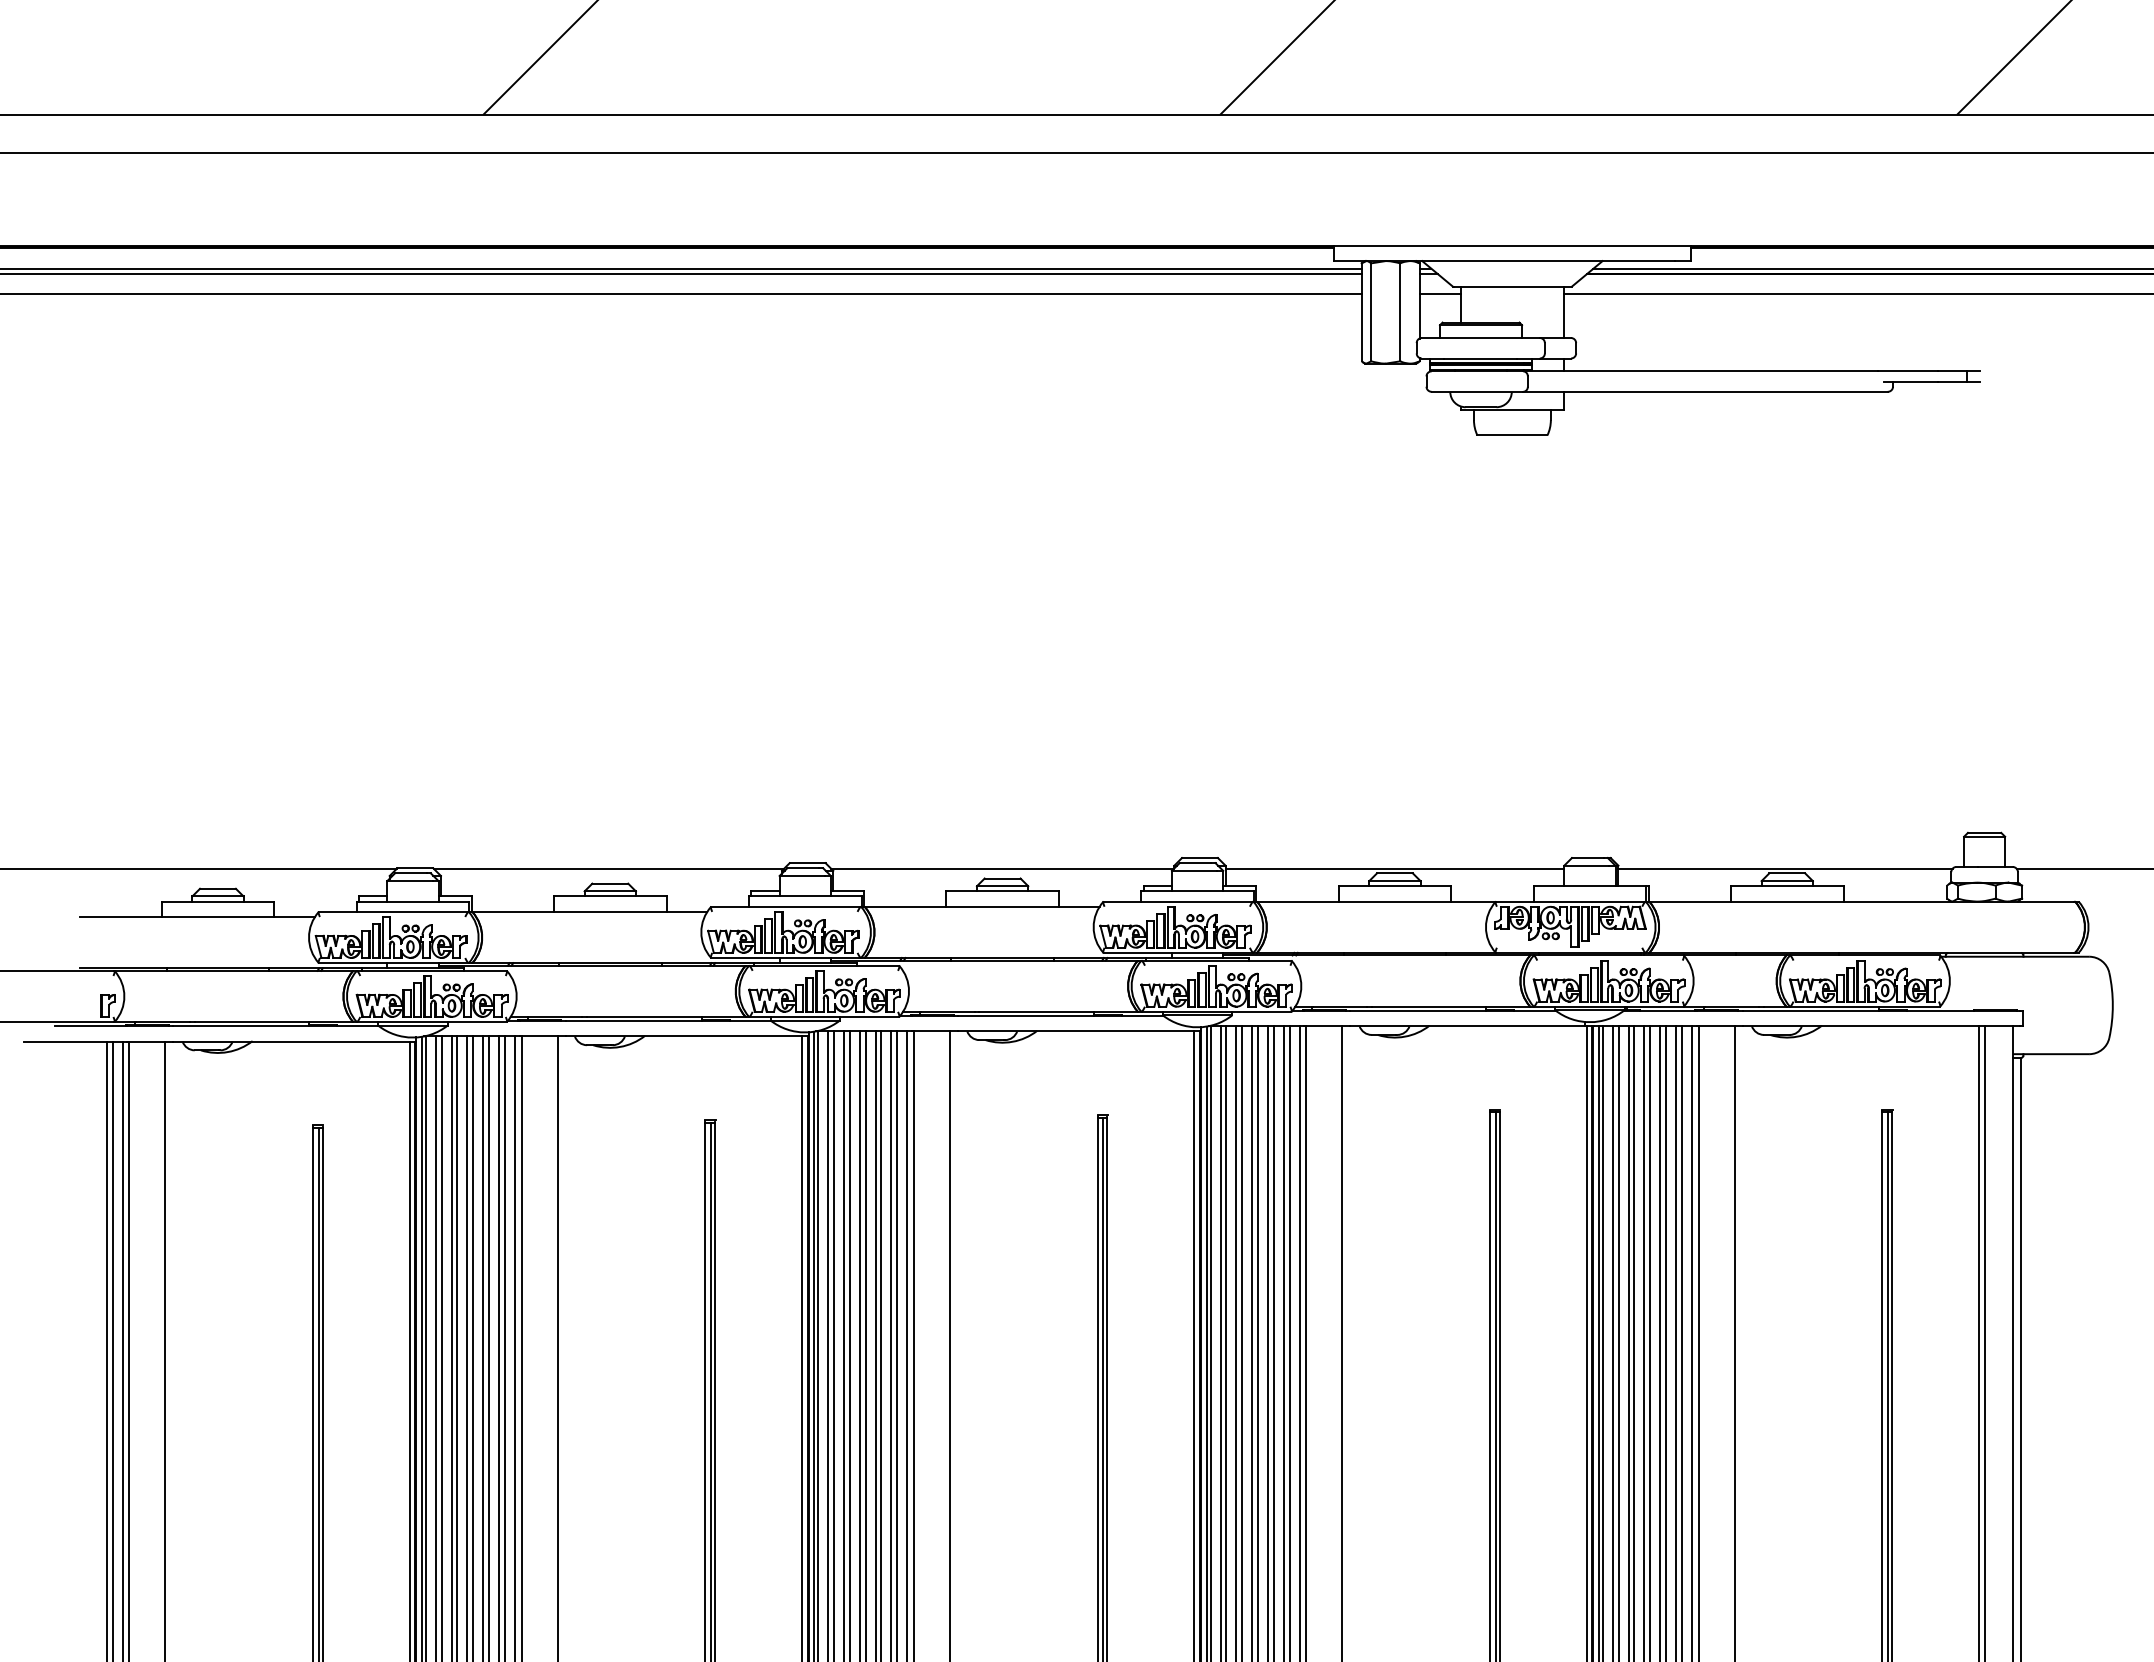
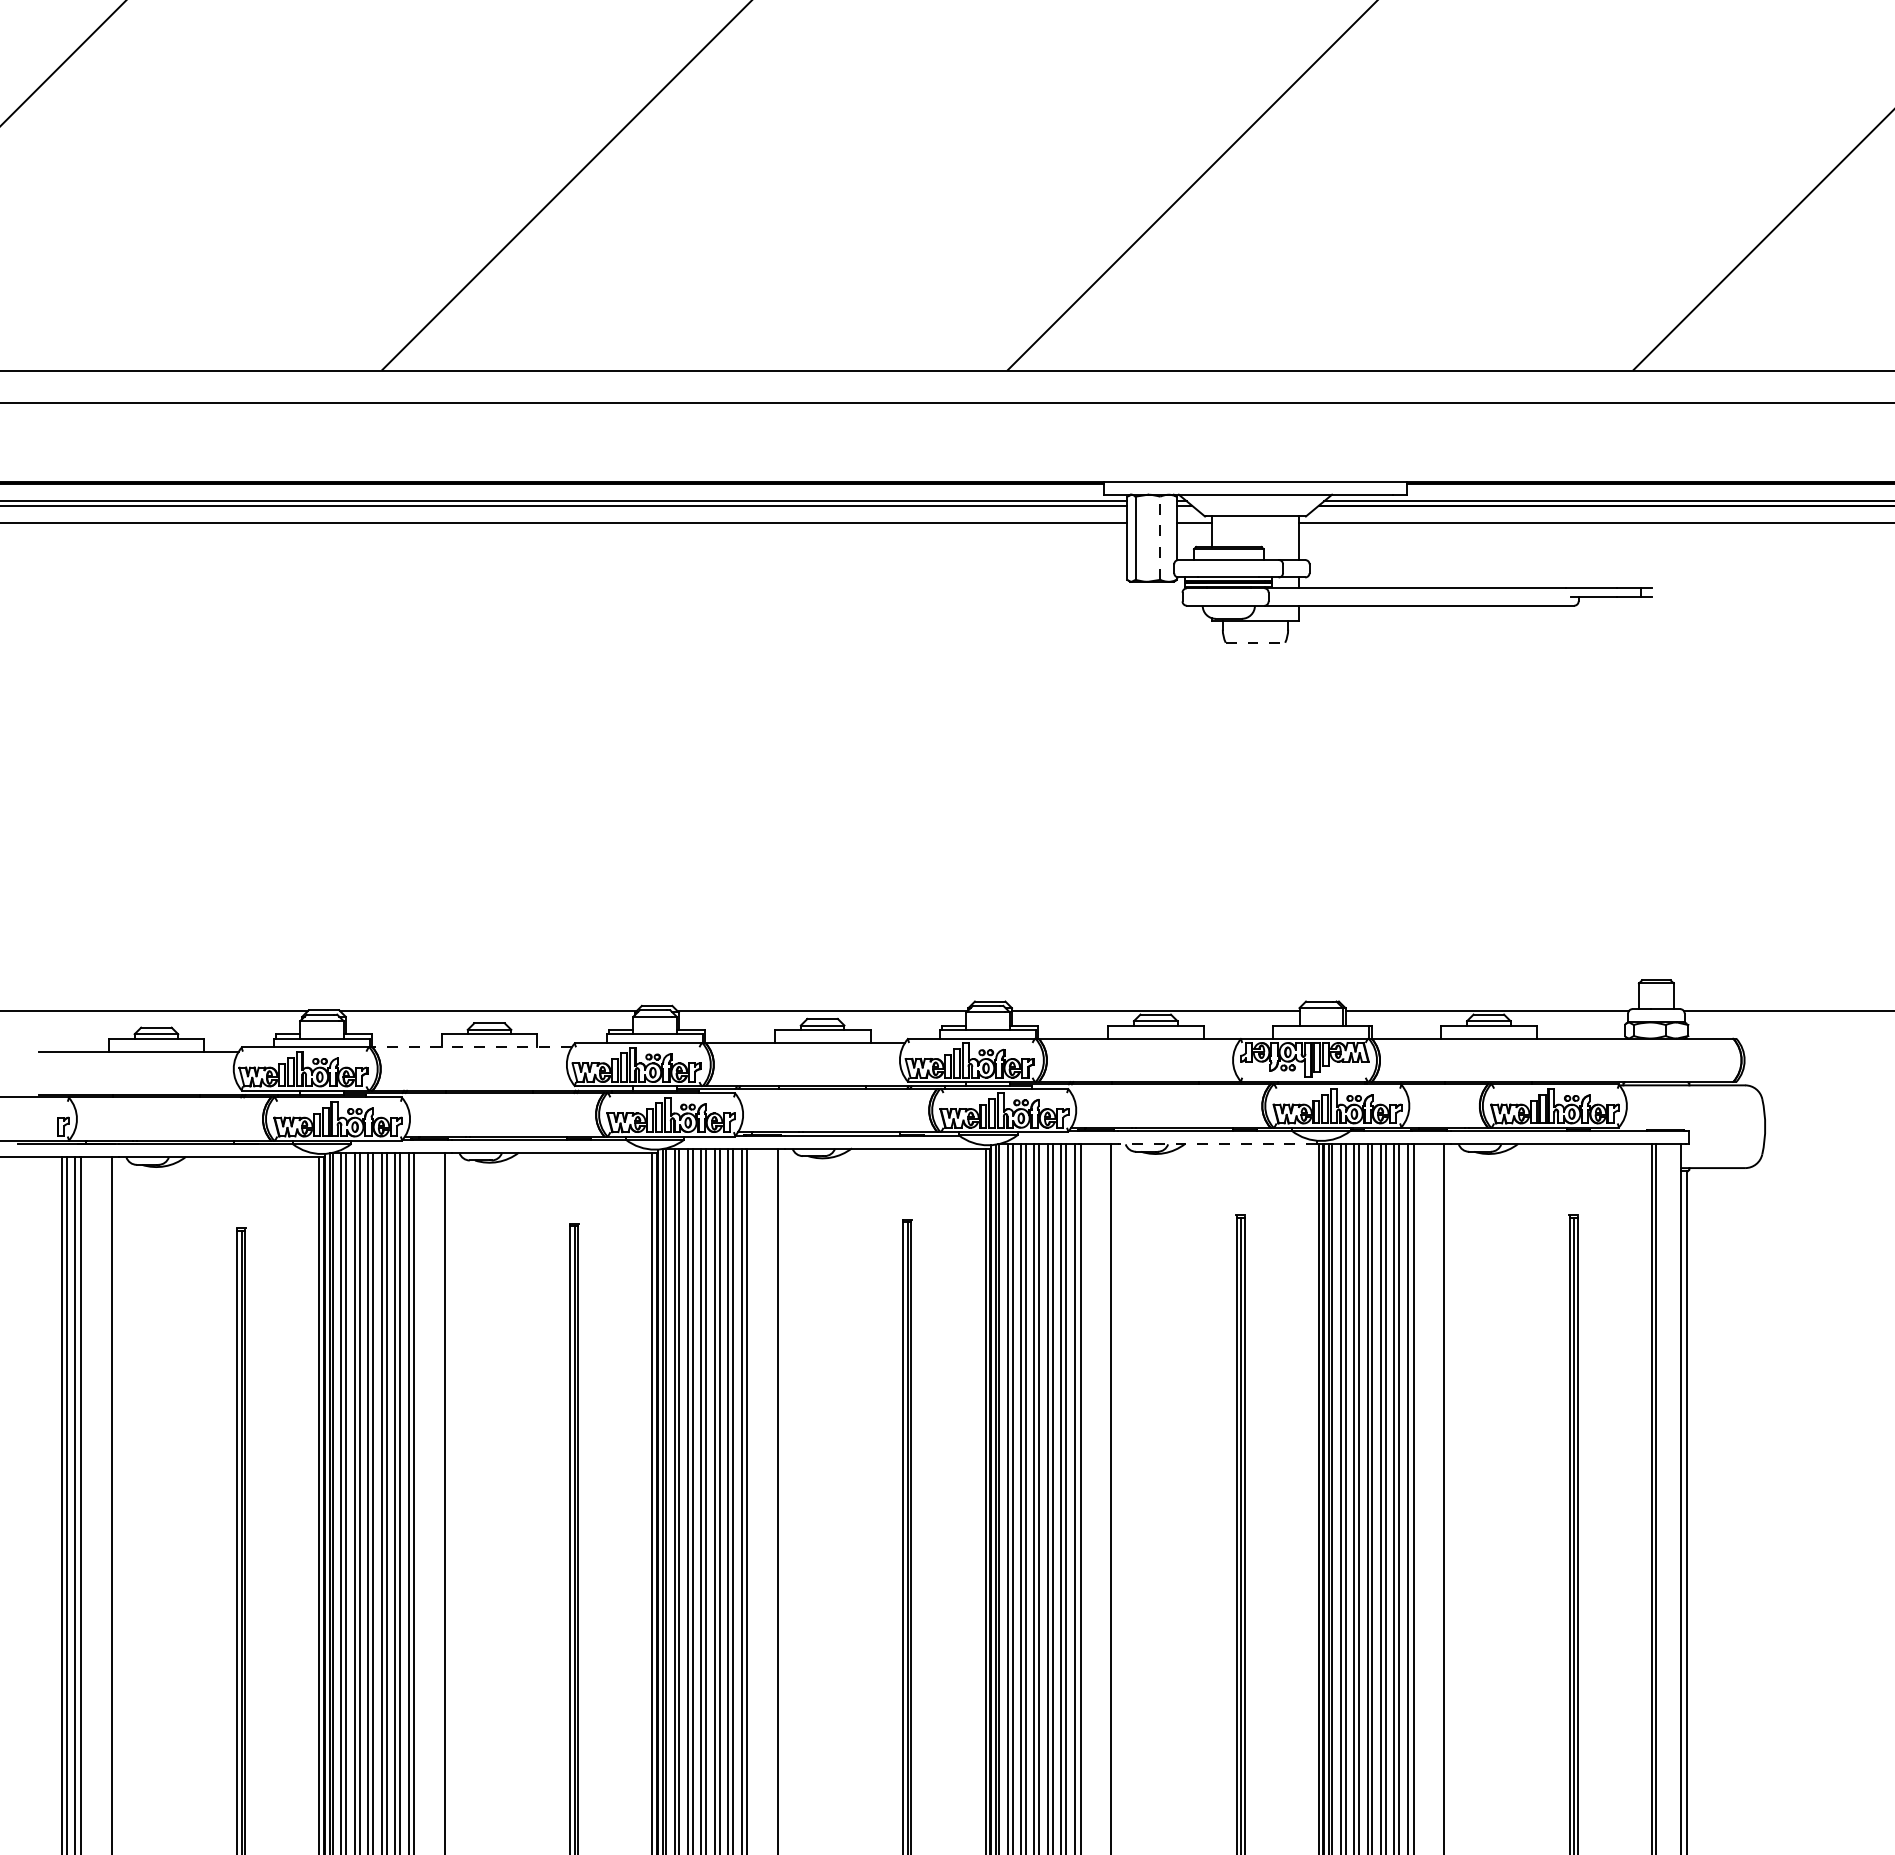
line: (1400, 312) -> (1160, 538), solid -> dashed
line: (1512, 435) -> (1255, 642), solid -> dashed
line: (590, 912) -> (472, 1047), solid -> dashed
line: (1467, 1026) -> (1217, 1144), solid -> dashed

